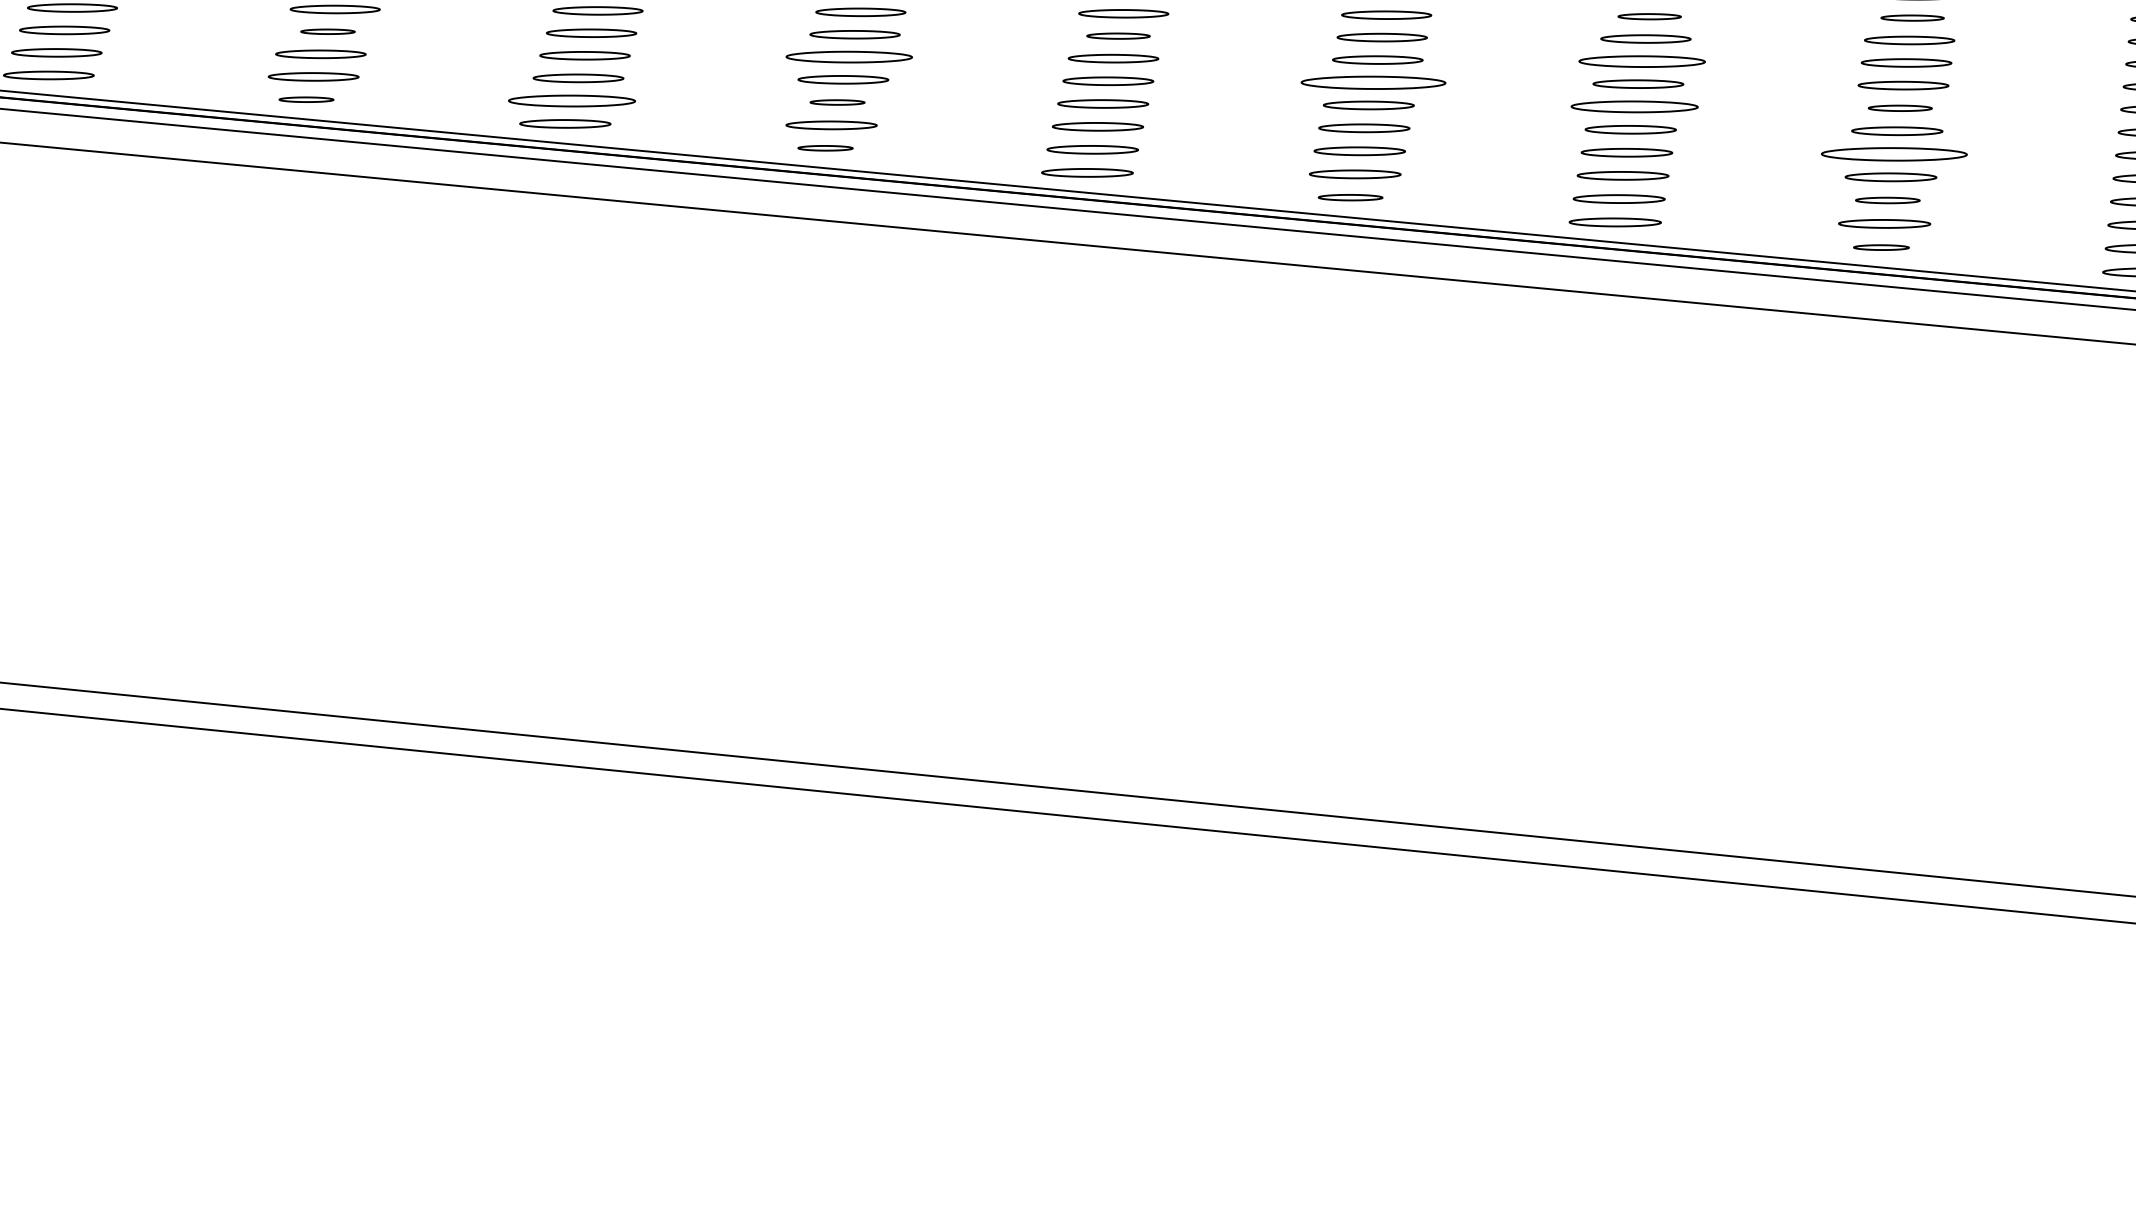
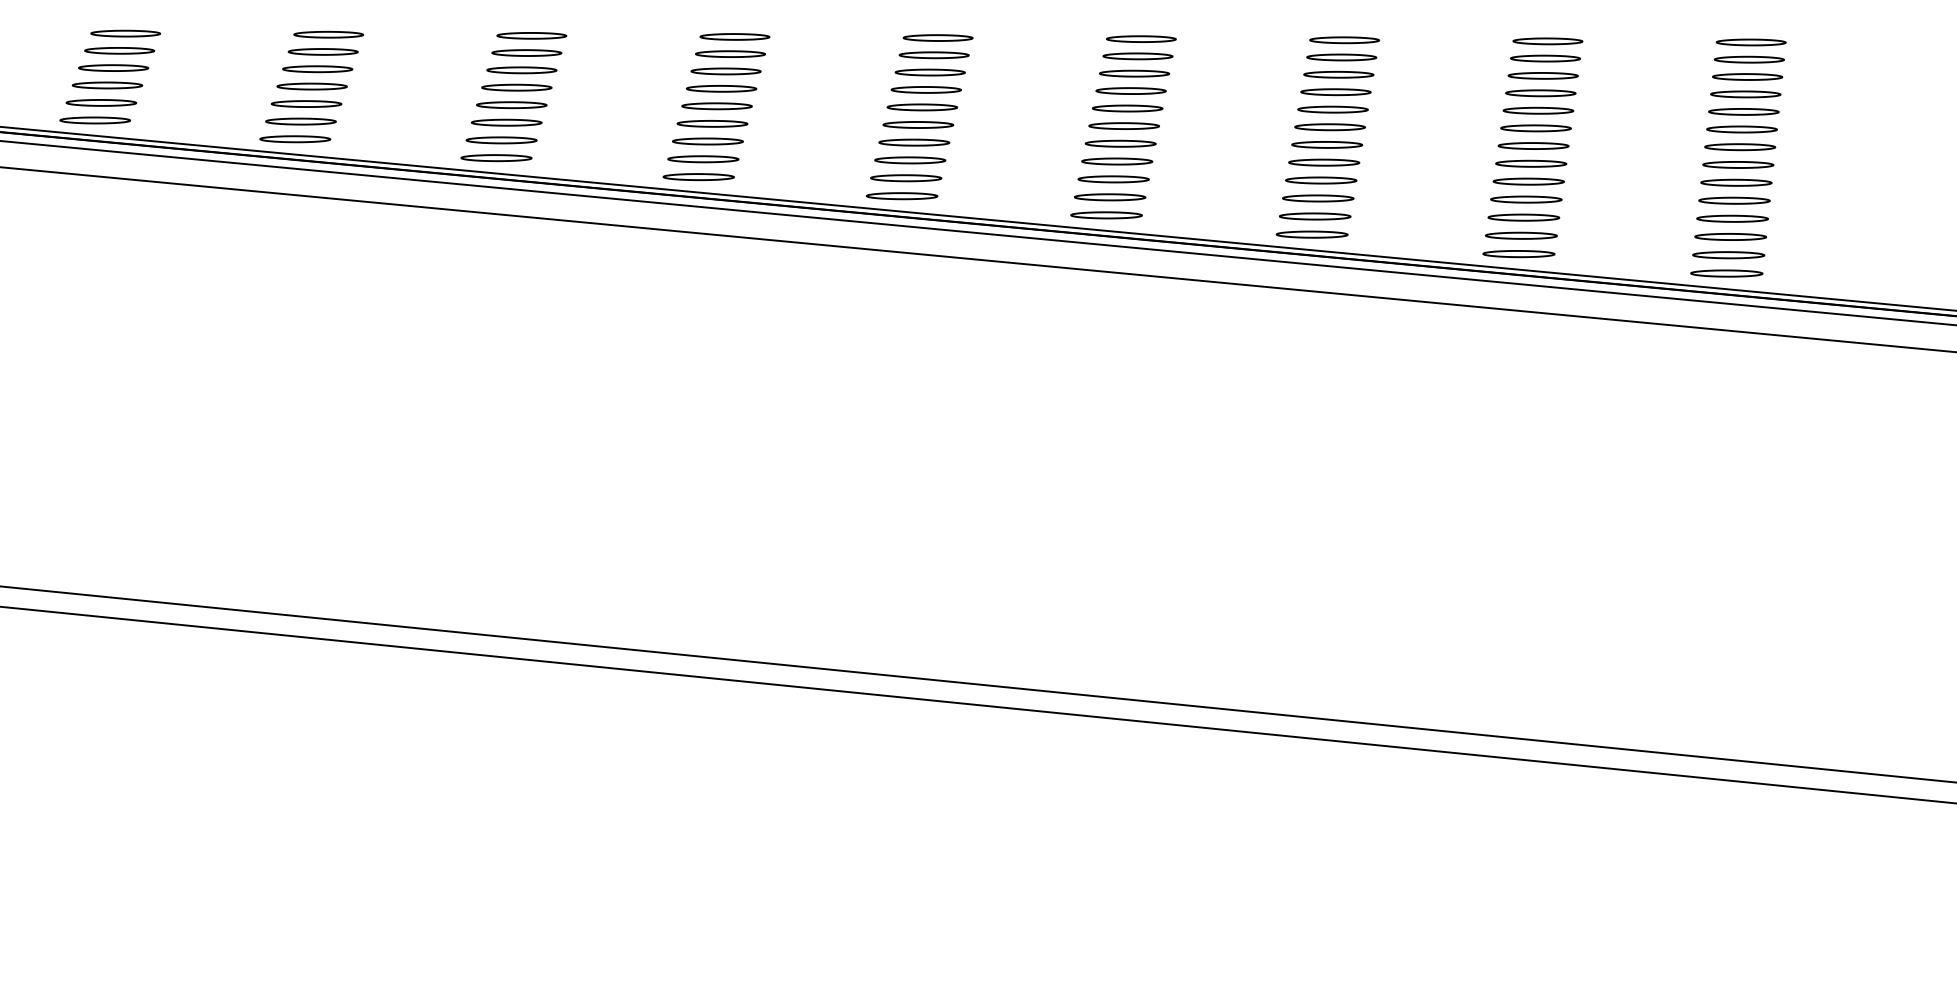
part: (1649, 16) -> (1338, 74), size x1.43
part: (1911, 17) -> (1542, 75), size x1.43
part: (327, 31) -> (311, 86), size x1.67
part: (1117, 35) -> (925, 89), size x1.43
part: (848, 57) -> (716, 106), size x0.71
part: (1641, 61) -> (1332, 109), size x0.71
part: (1372, 81) -> (1123, 125), size x0.62
part: (306, 99) -> (295, 139), size x1.67
part: (571, 101) -> (501, 140), size x0.71
part: (836, 102) -> (707, 141), size x1.67
part: (1633, 106) -> (1326, 144), size x0.71
part: (1900, 107) -> (1533, 145), size x1.43
part: (825, 147) -> (698, 176), size x1.67
part: (1893, 154) -> (1528, 181), size x0.62
part: (1350, 197) -> (1106, 215), size x1.43
part: (1887, 200) -> (1523, 217), size x1.43
part: (1880, 247) -> (1518, 254), size x1.67

